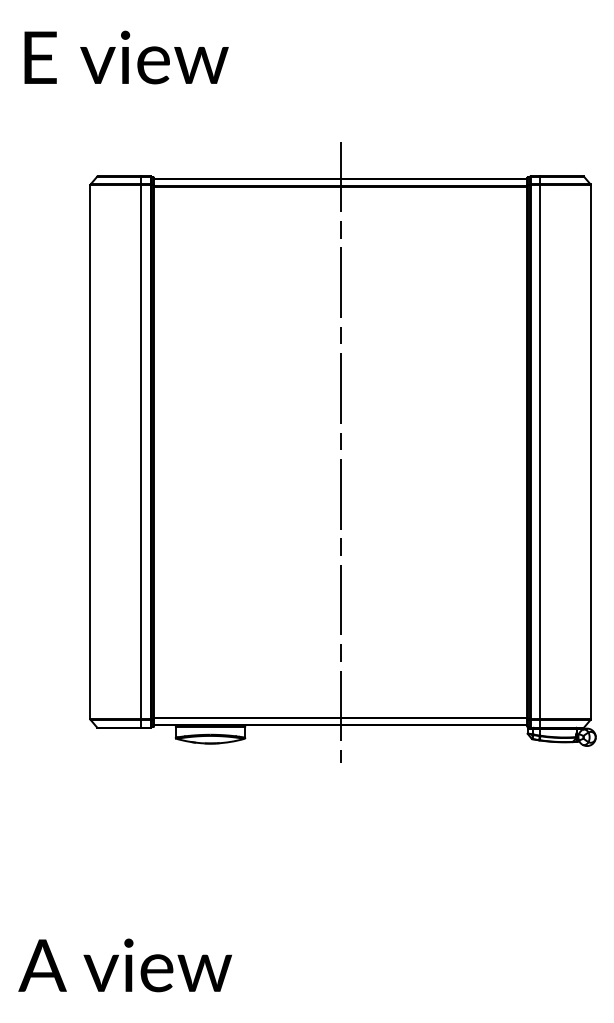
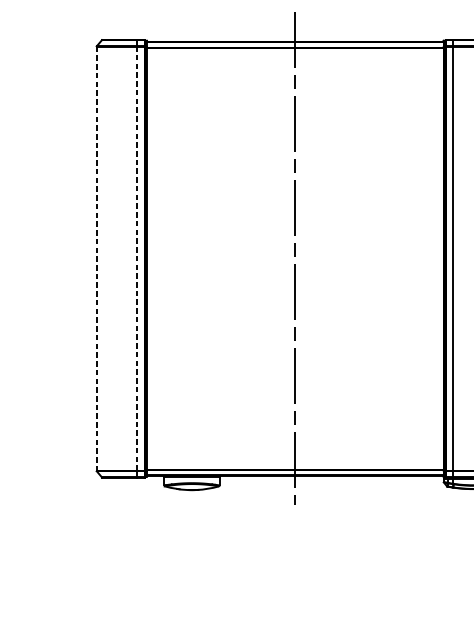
line: (141, 451) -> (137, 258), solid -> dashed
line: (90, 452) -> (96, 259), solid -> dashed

